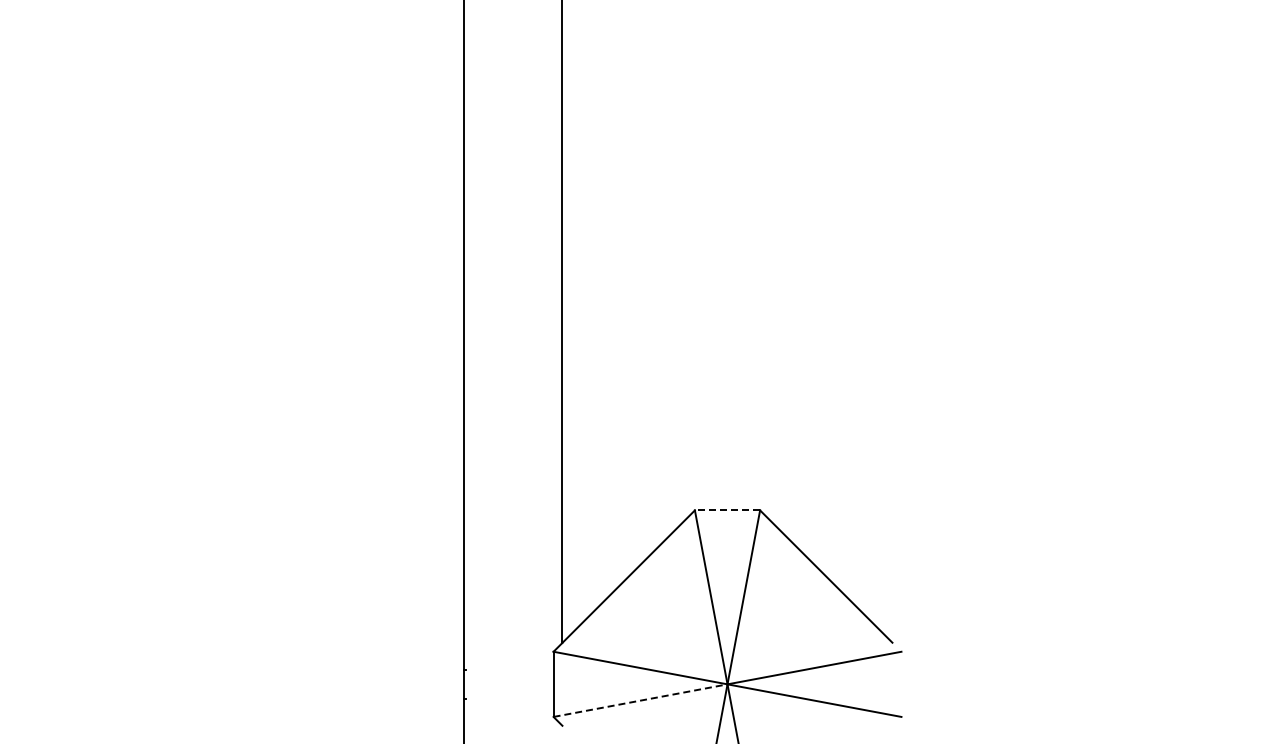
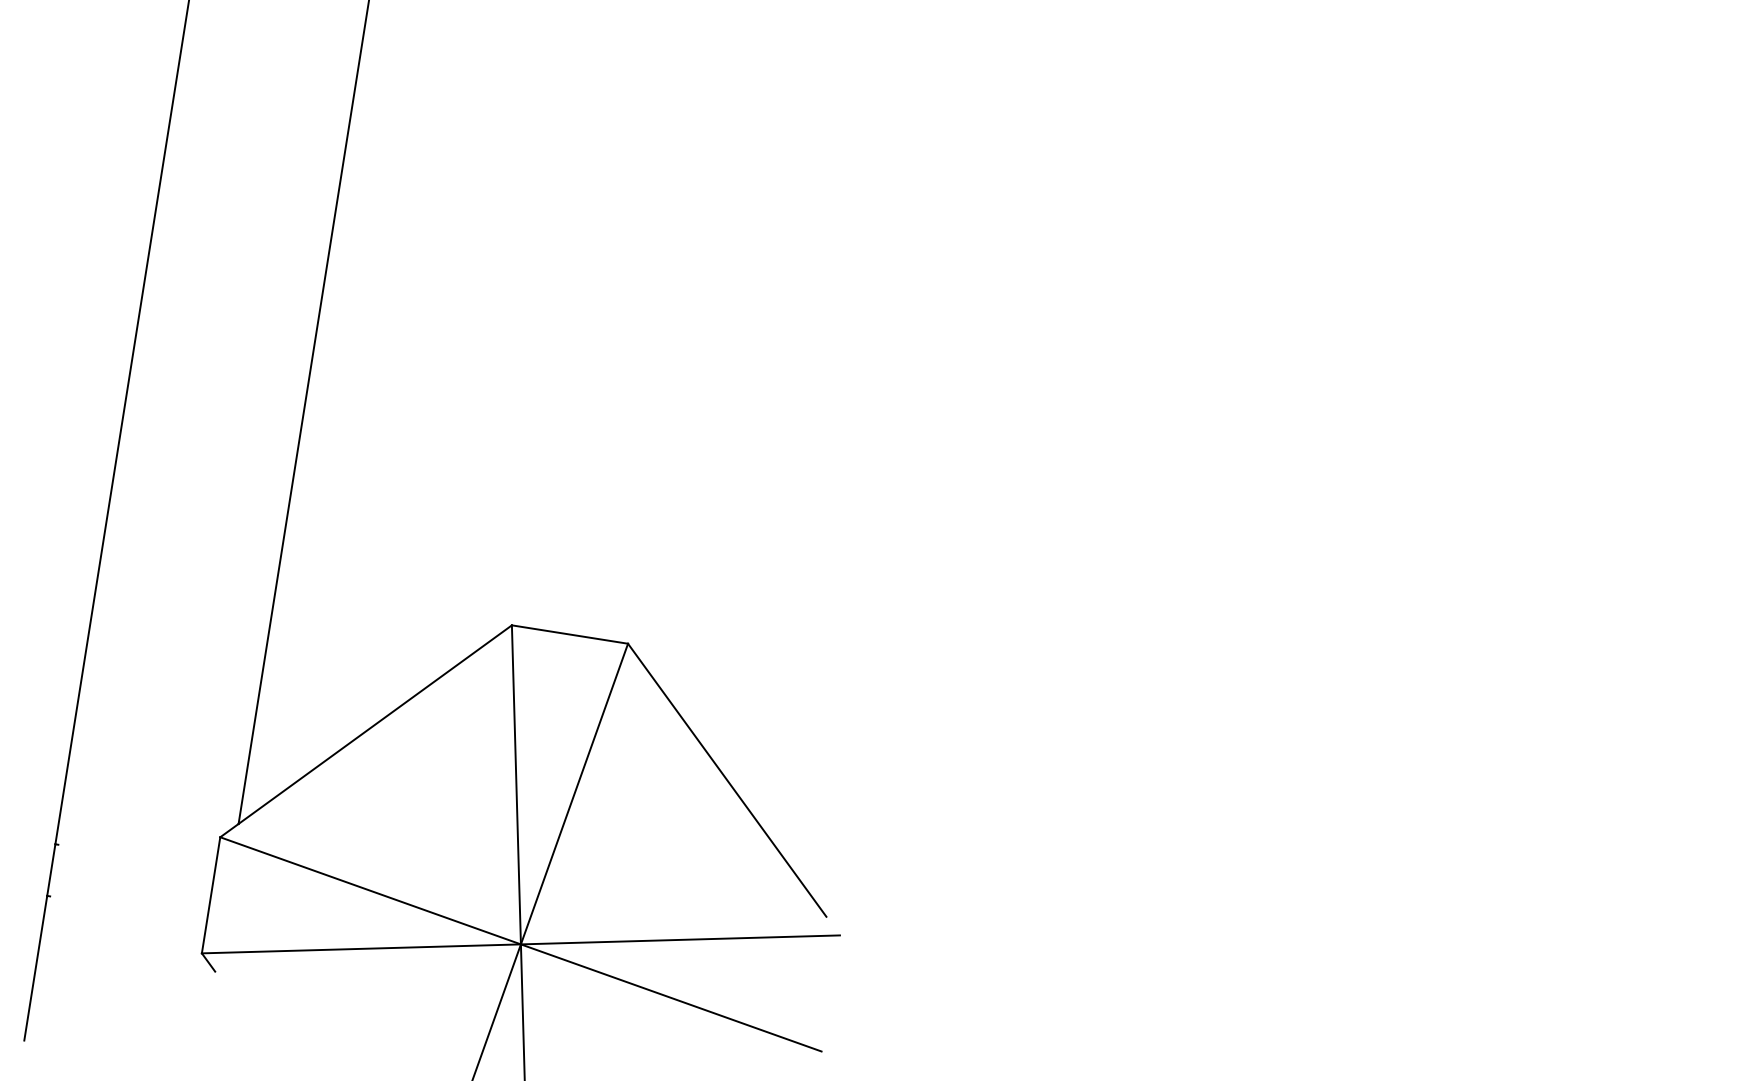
line: (727, 510) -> (569, 634), dashed -> solid
line: (641, 700) -> (363, 948), dashed -> solid

